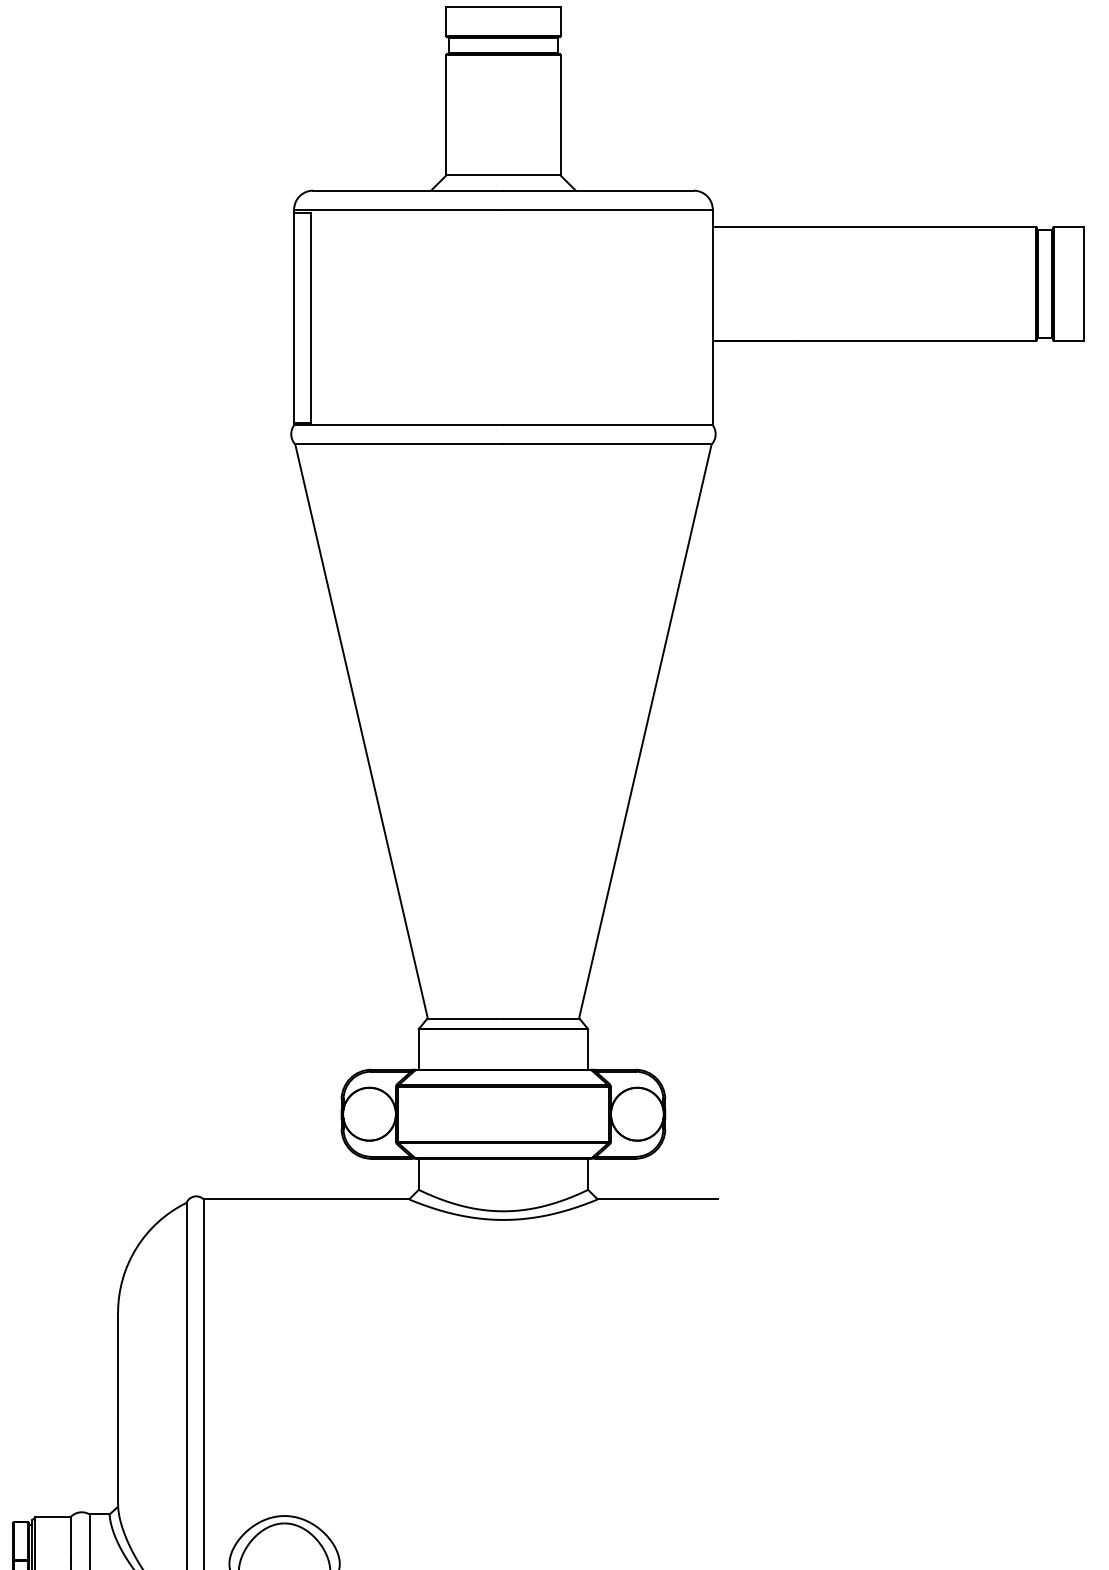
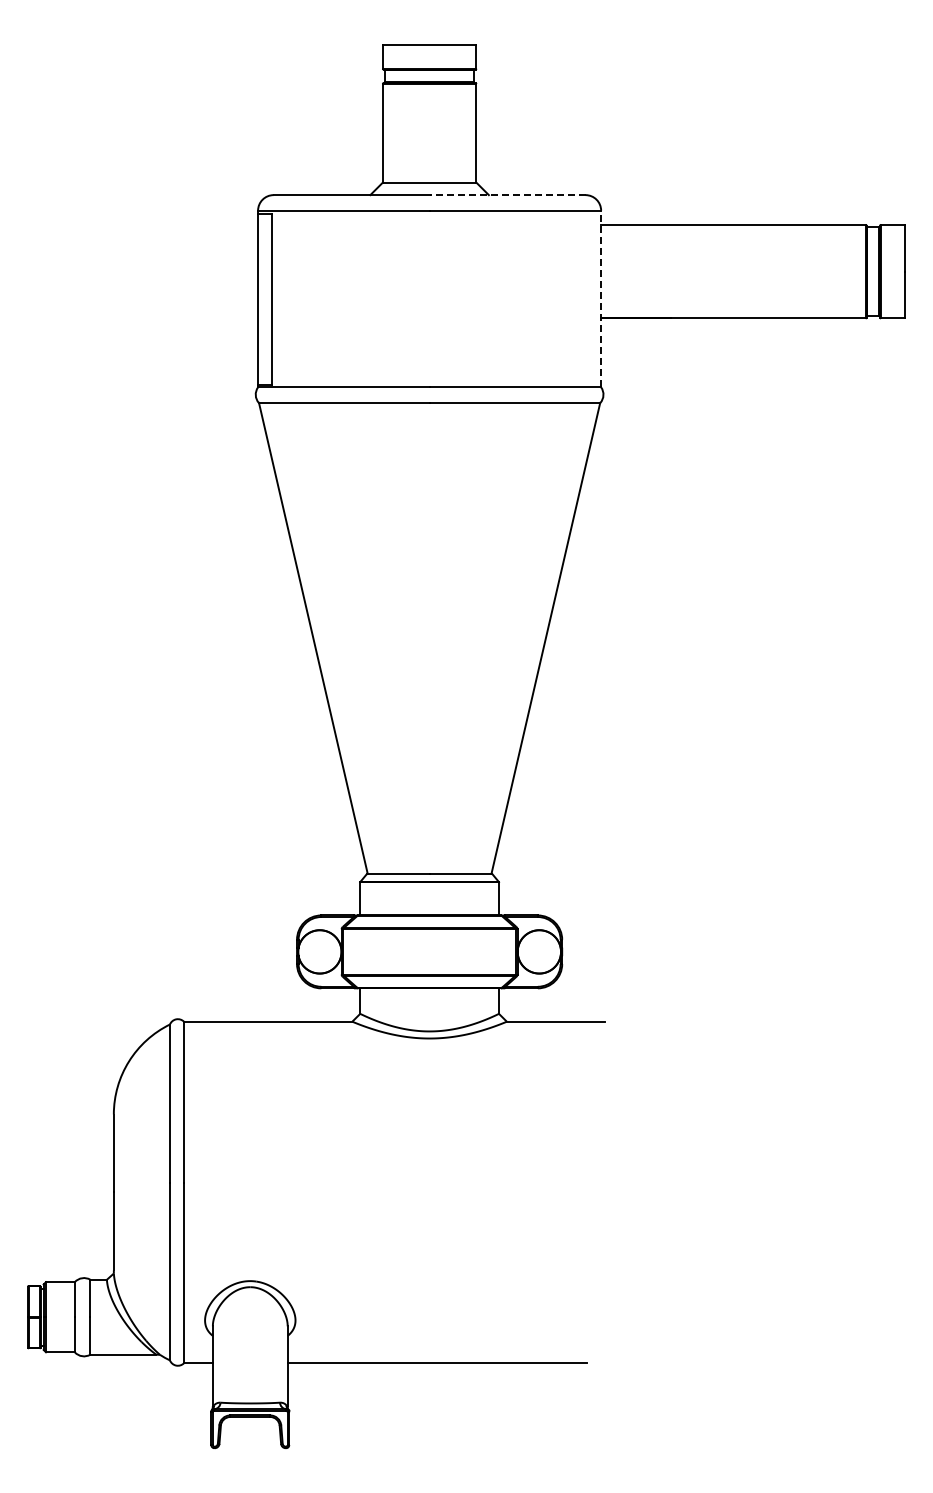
line: (598, 191) -> (507, 195), solid -> dashed
line: (713, 316) -> (601, 298), solid -> dashed

